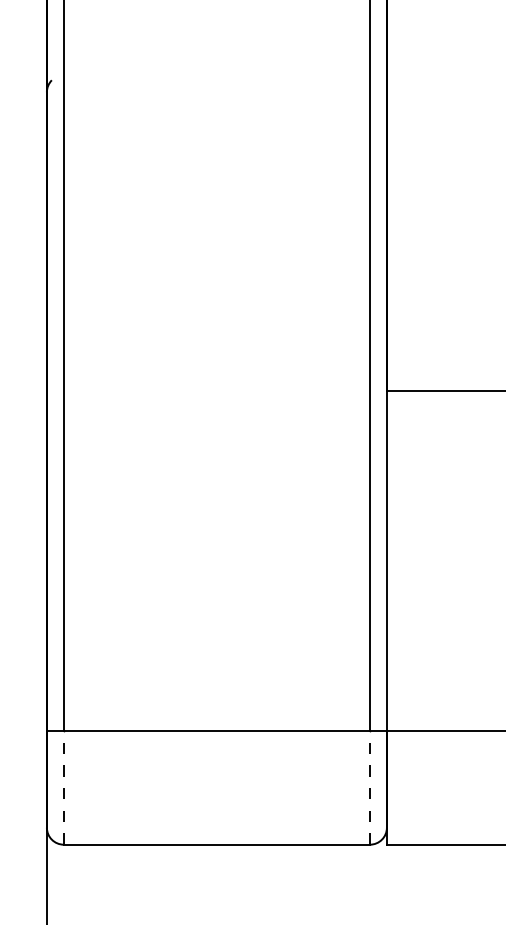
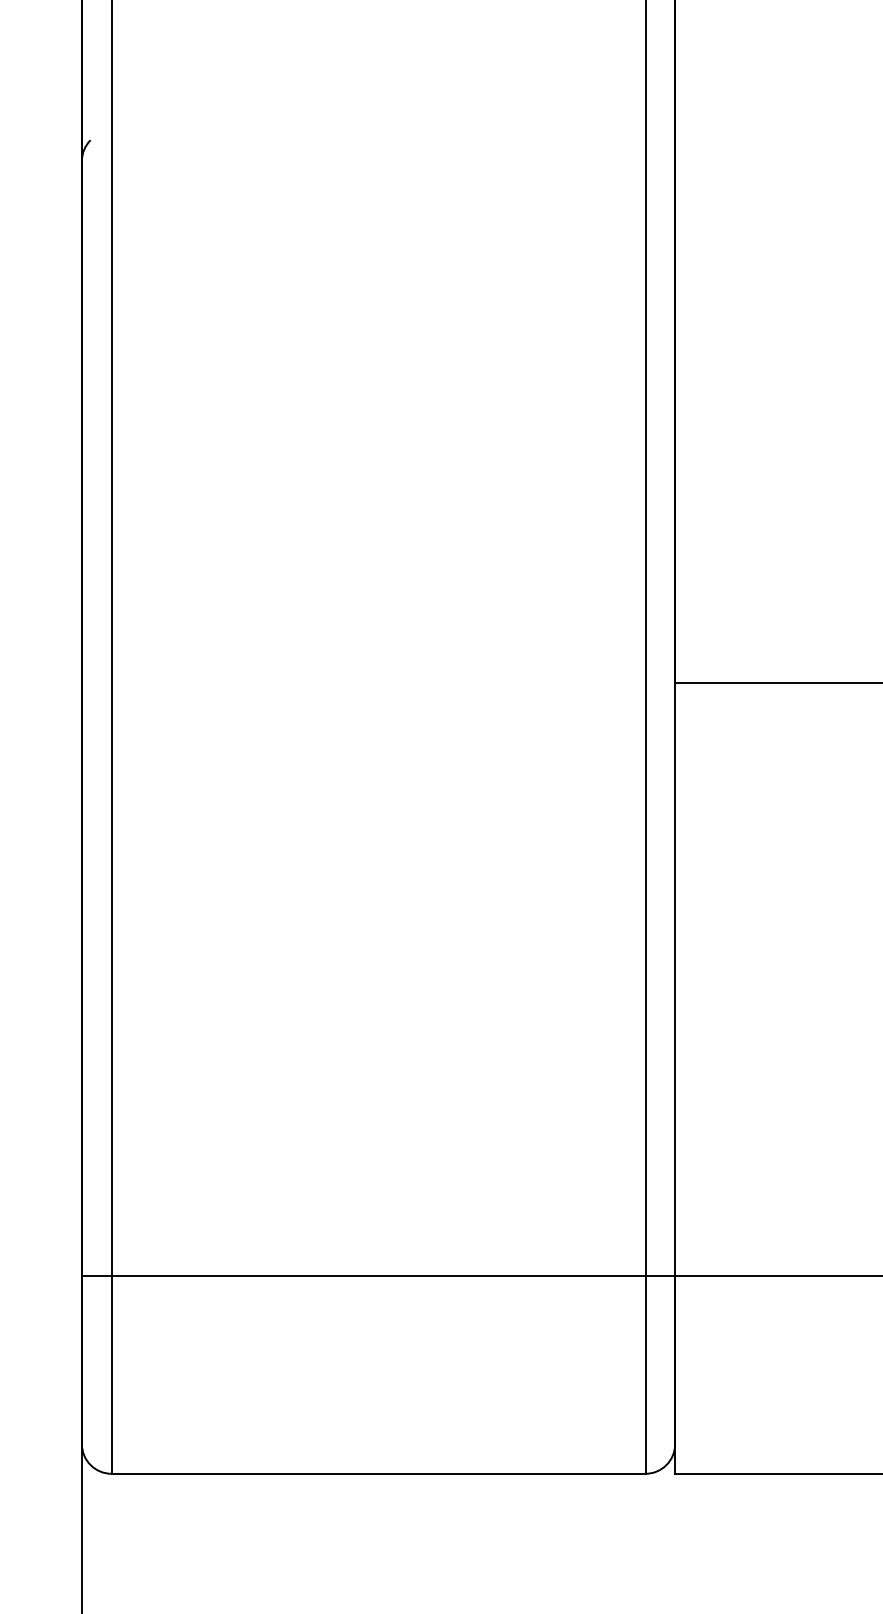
line: (63, 788) -> (110, 1375), dashed -> solid
line: (369, 788) -> (644, 1375), dashed -> solid

